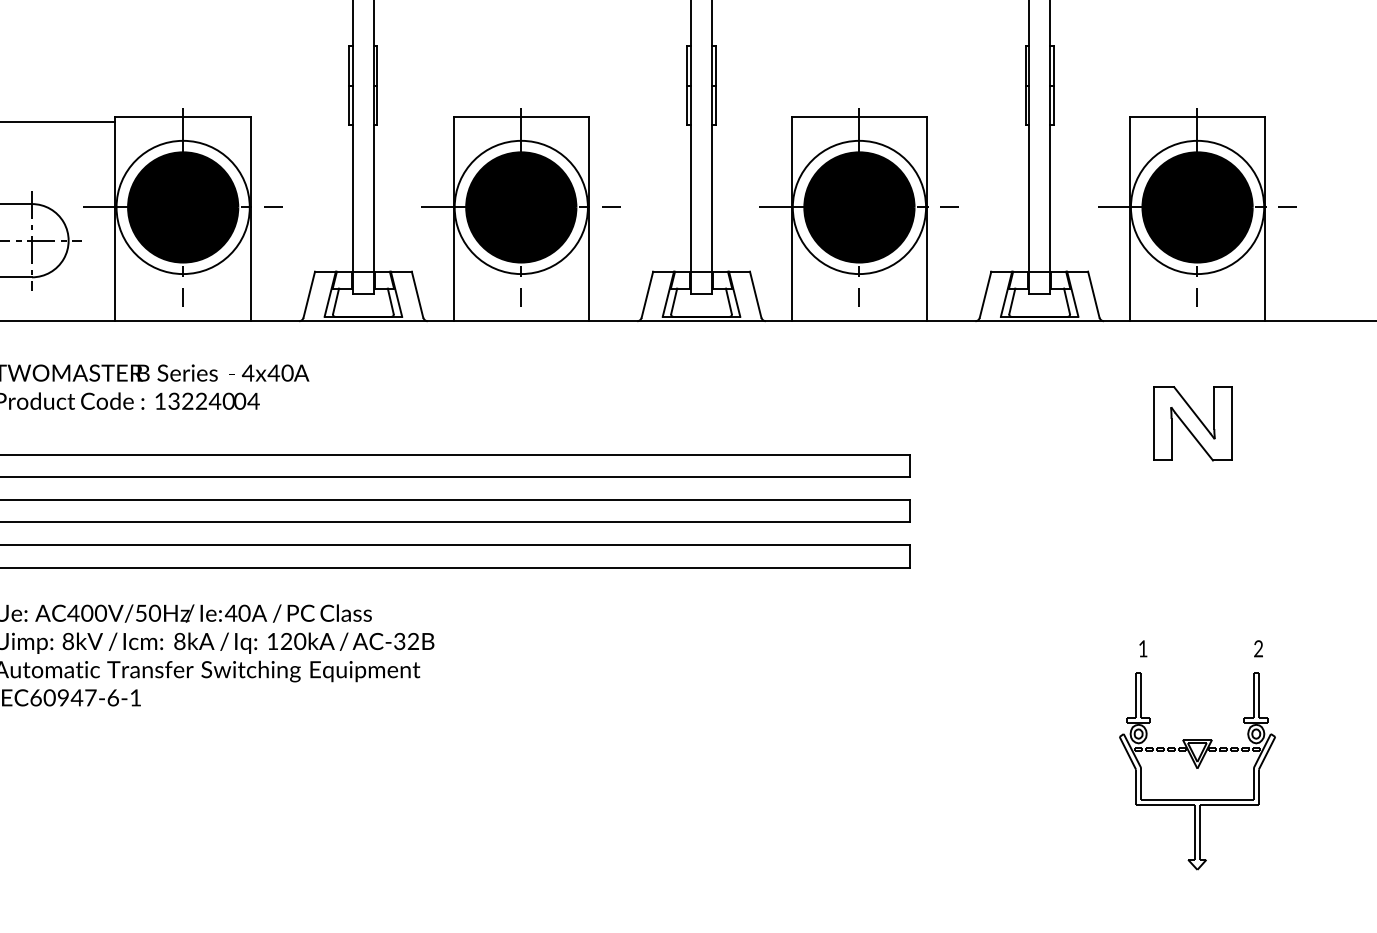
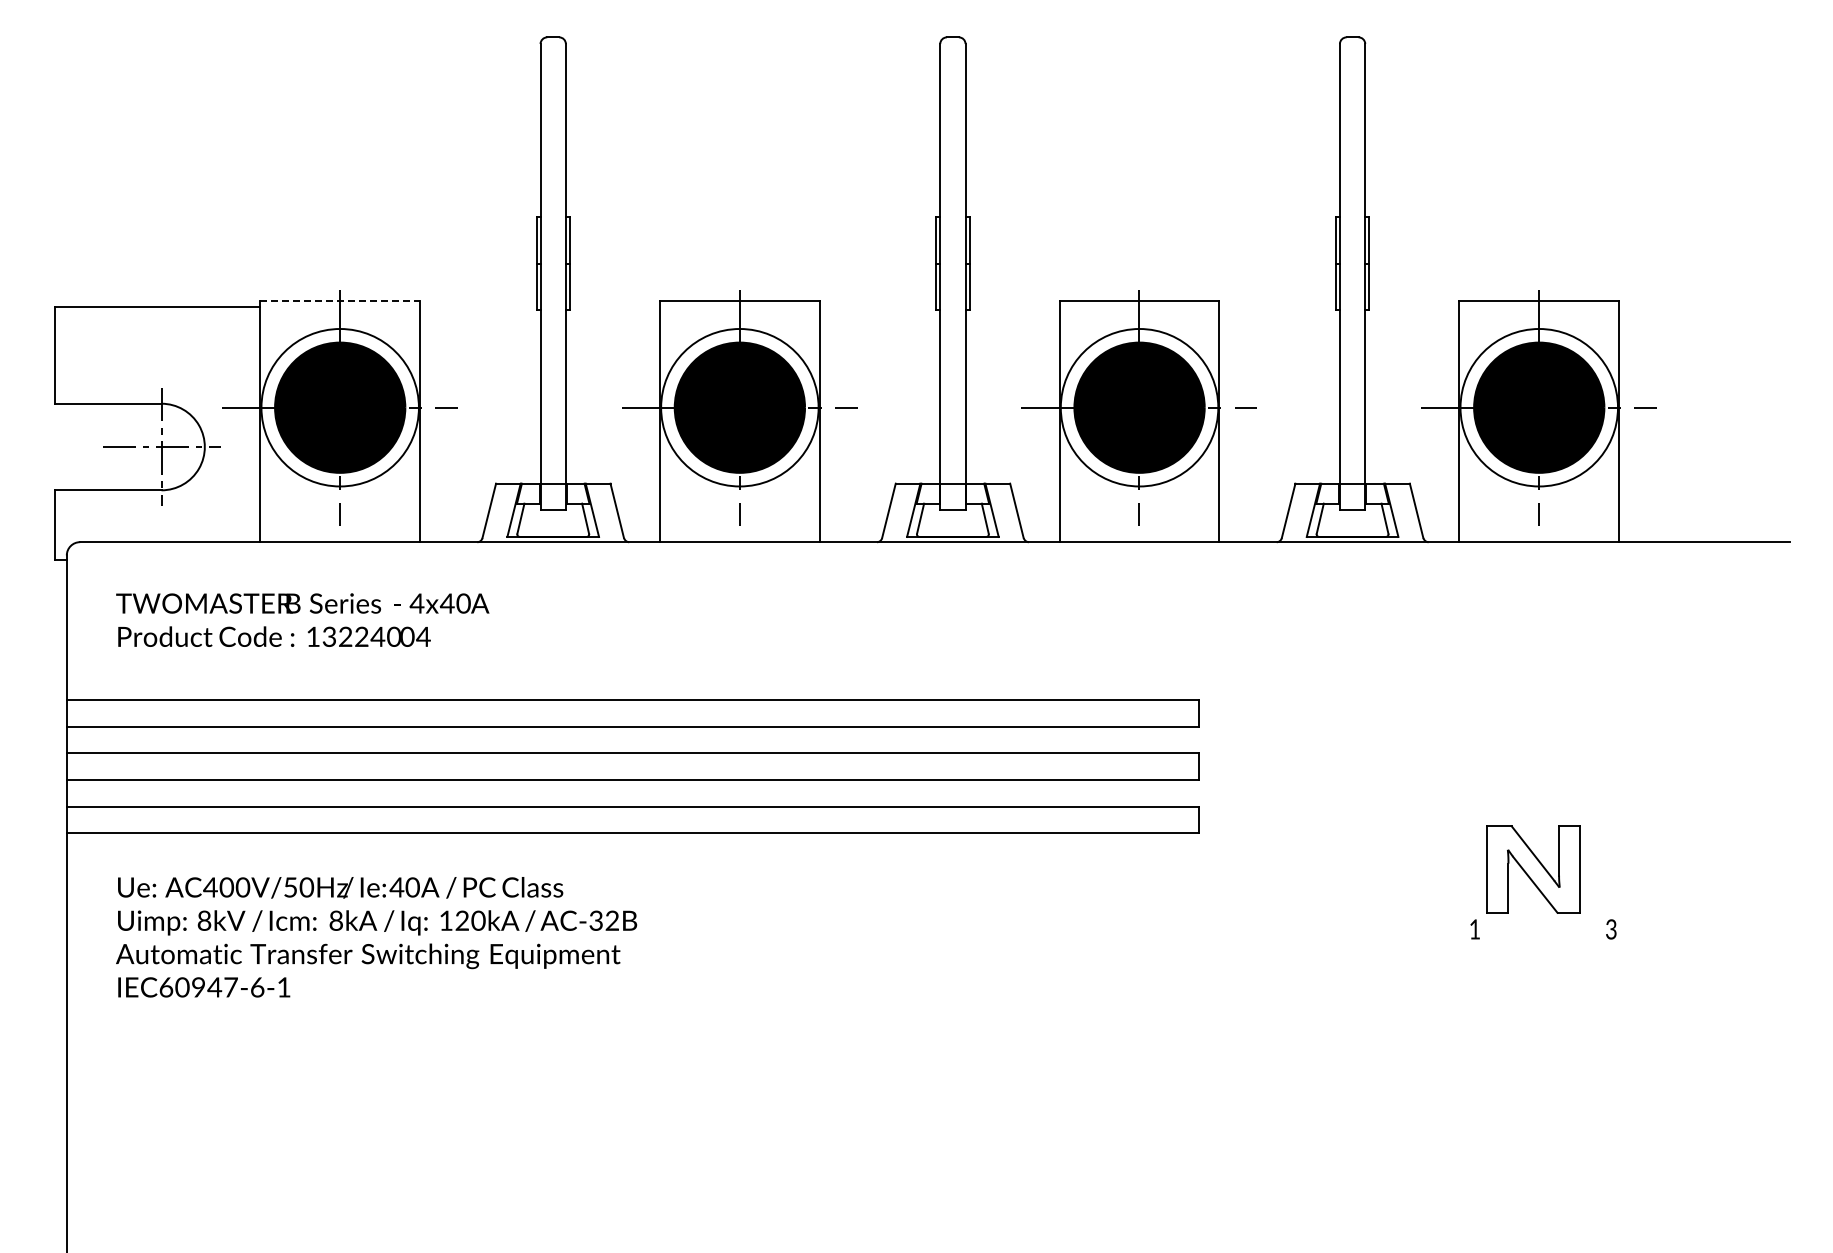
line: (183, 117) -> (340, 301), solid -> dashed
part: (1192, 423) -> (1533, 869), moved
text: (1258, 651) -> (1611, 932), 2 -> 3
part: (1196, 771) -> (1538, 1074), removed

